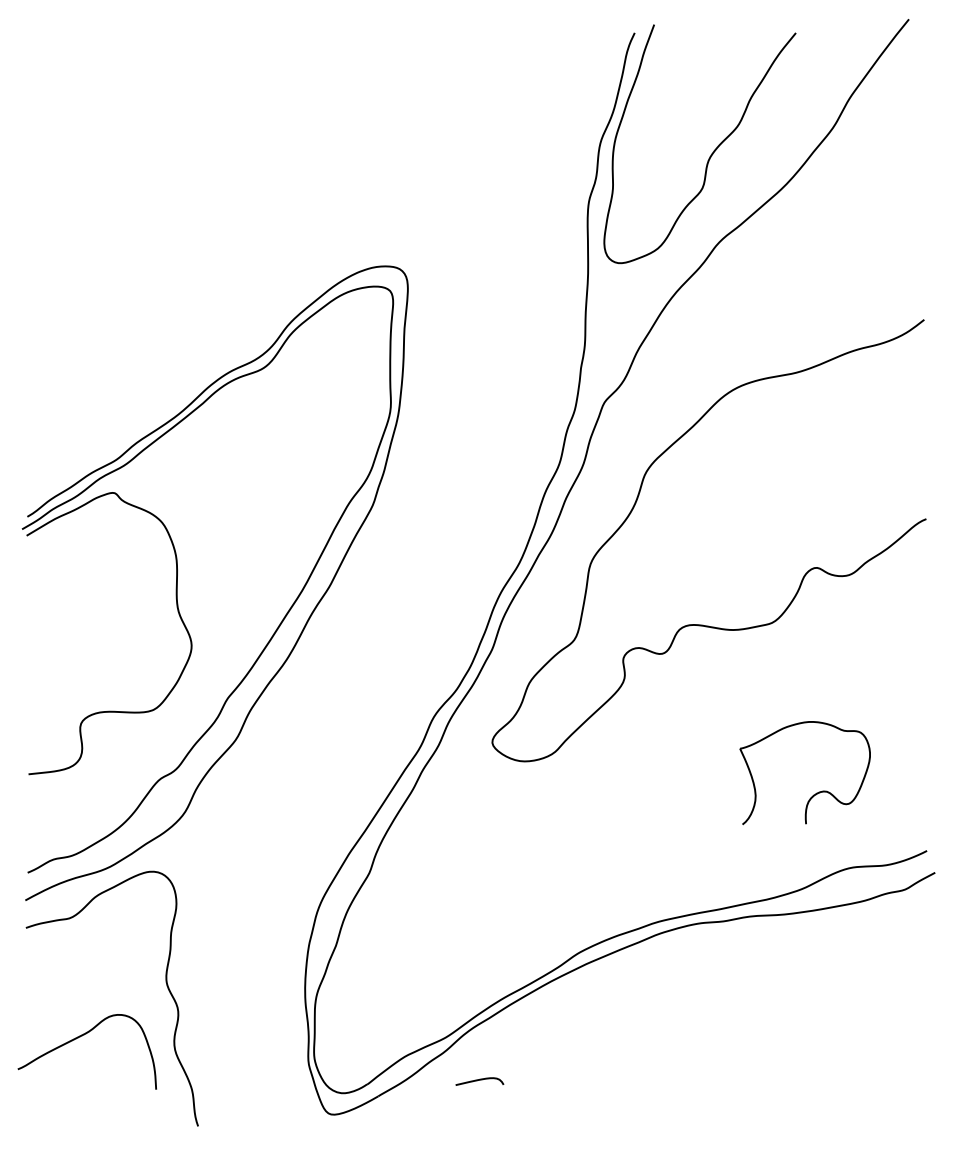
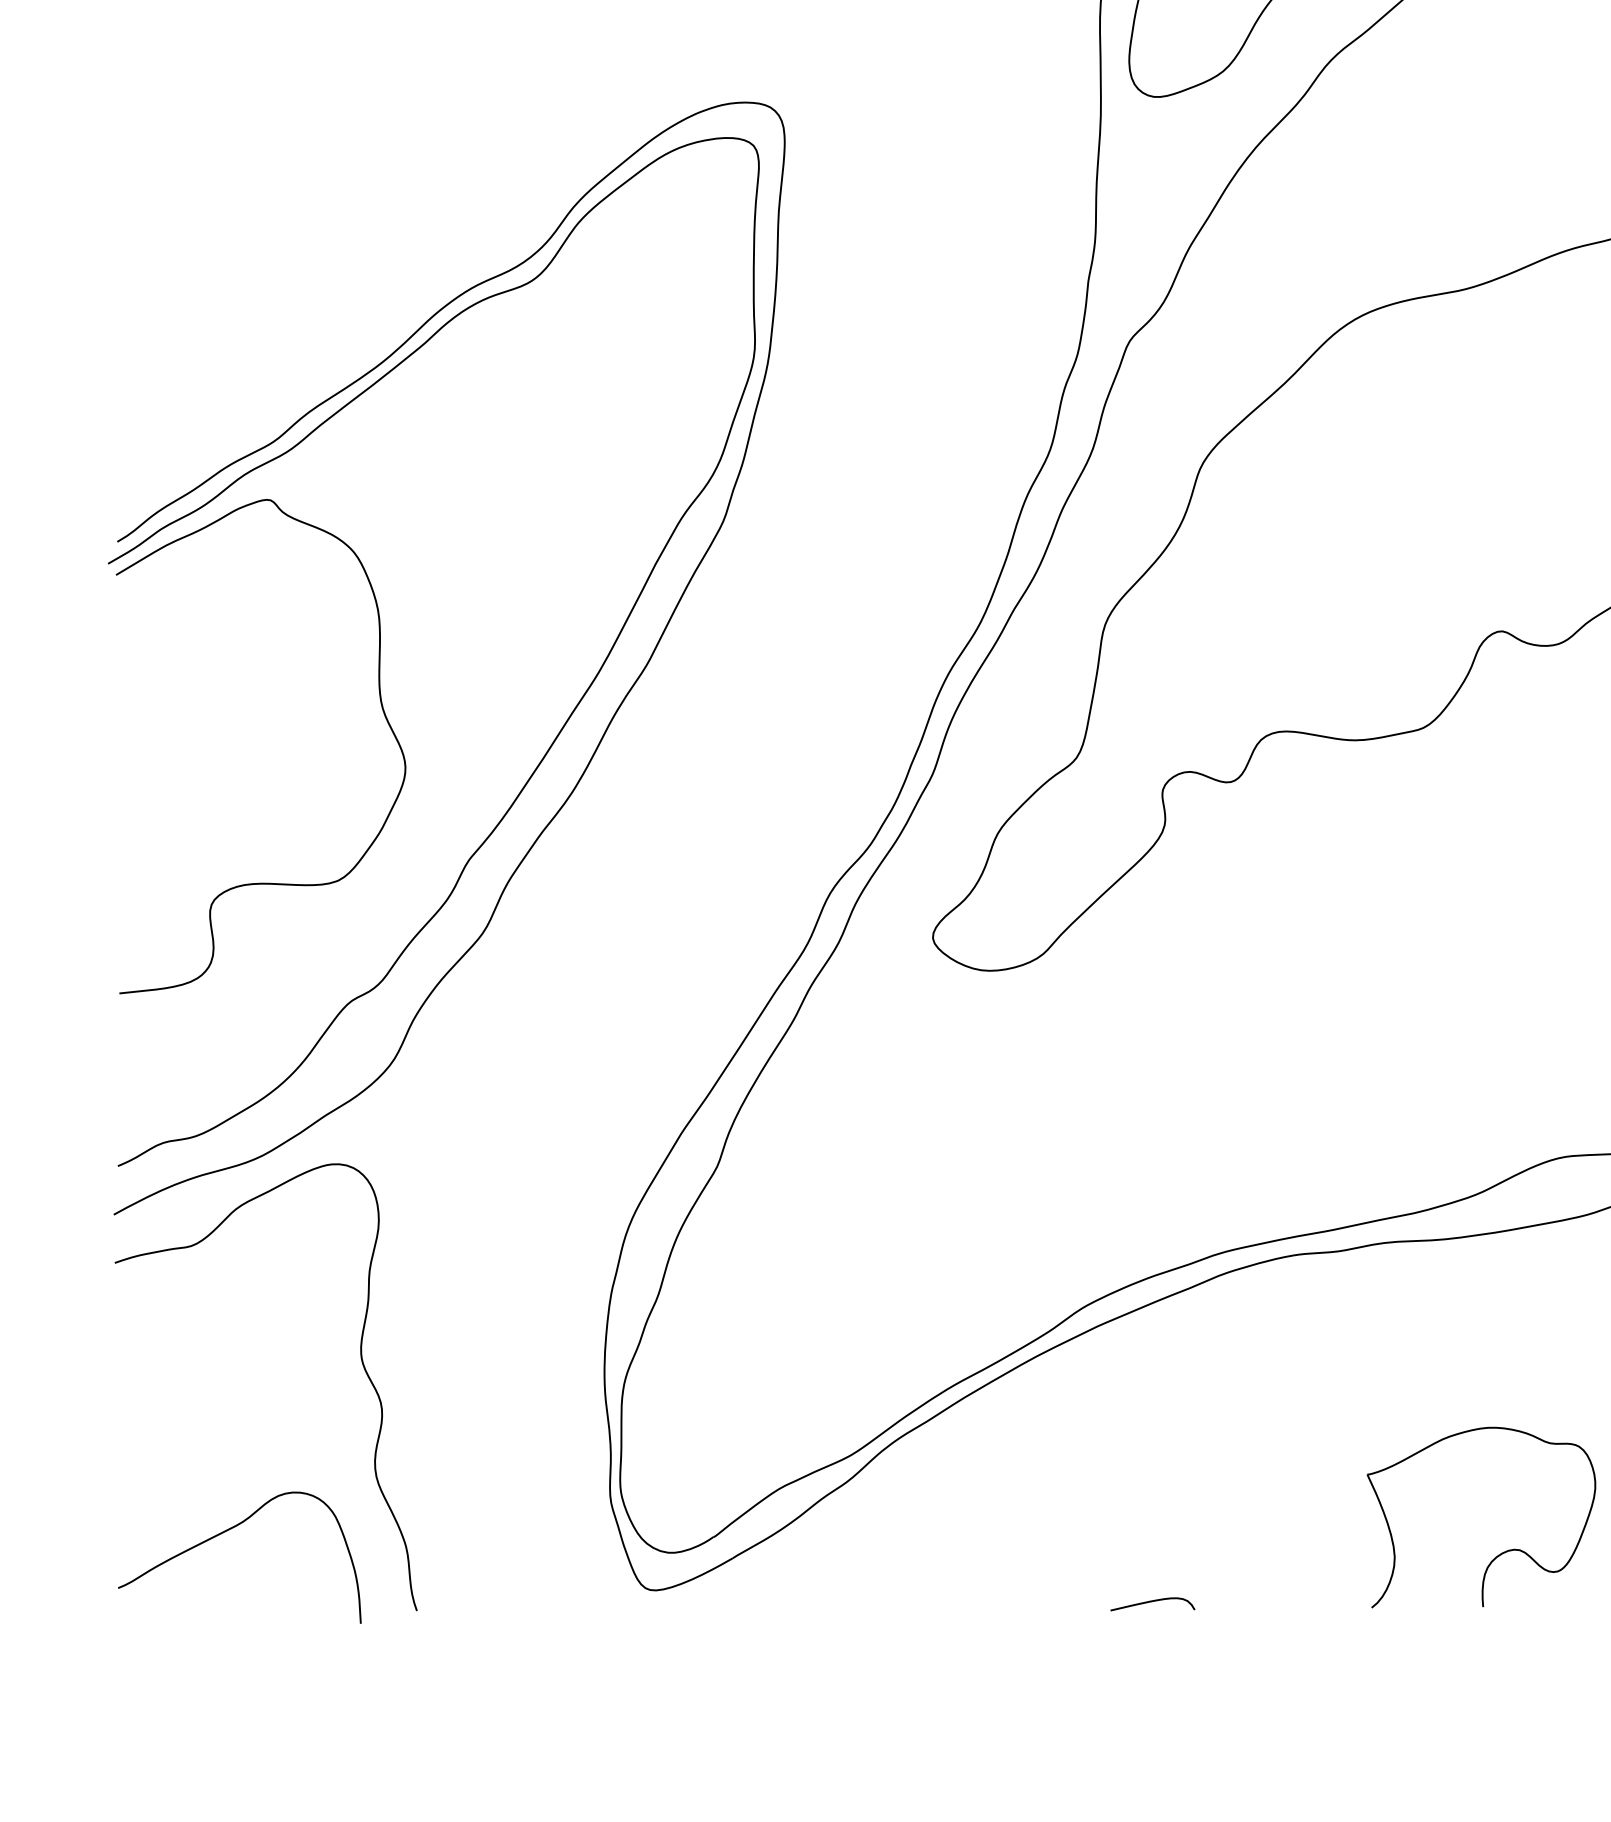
part: (816, 792) -> (1501, 1551), moved
curve: (80, 1037) -> (228, 1532), moved
curve: (479, 1080) -> (1152, 1602), moved

